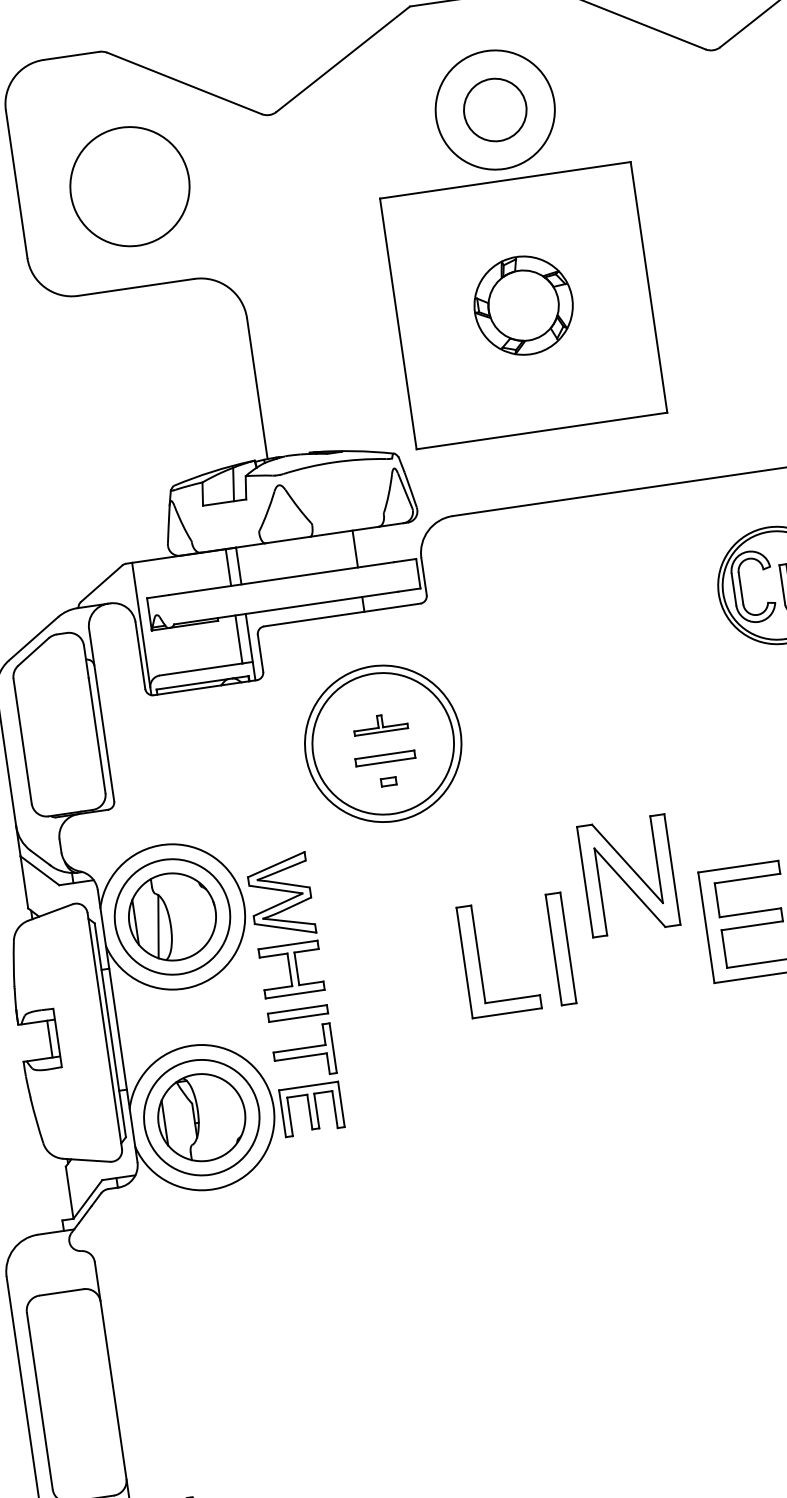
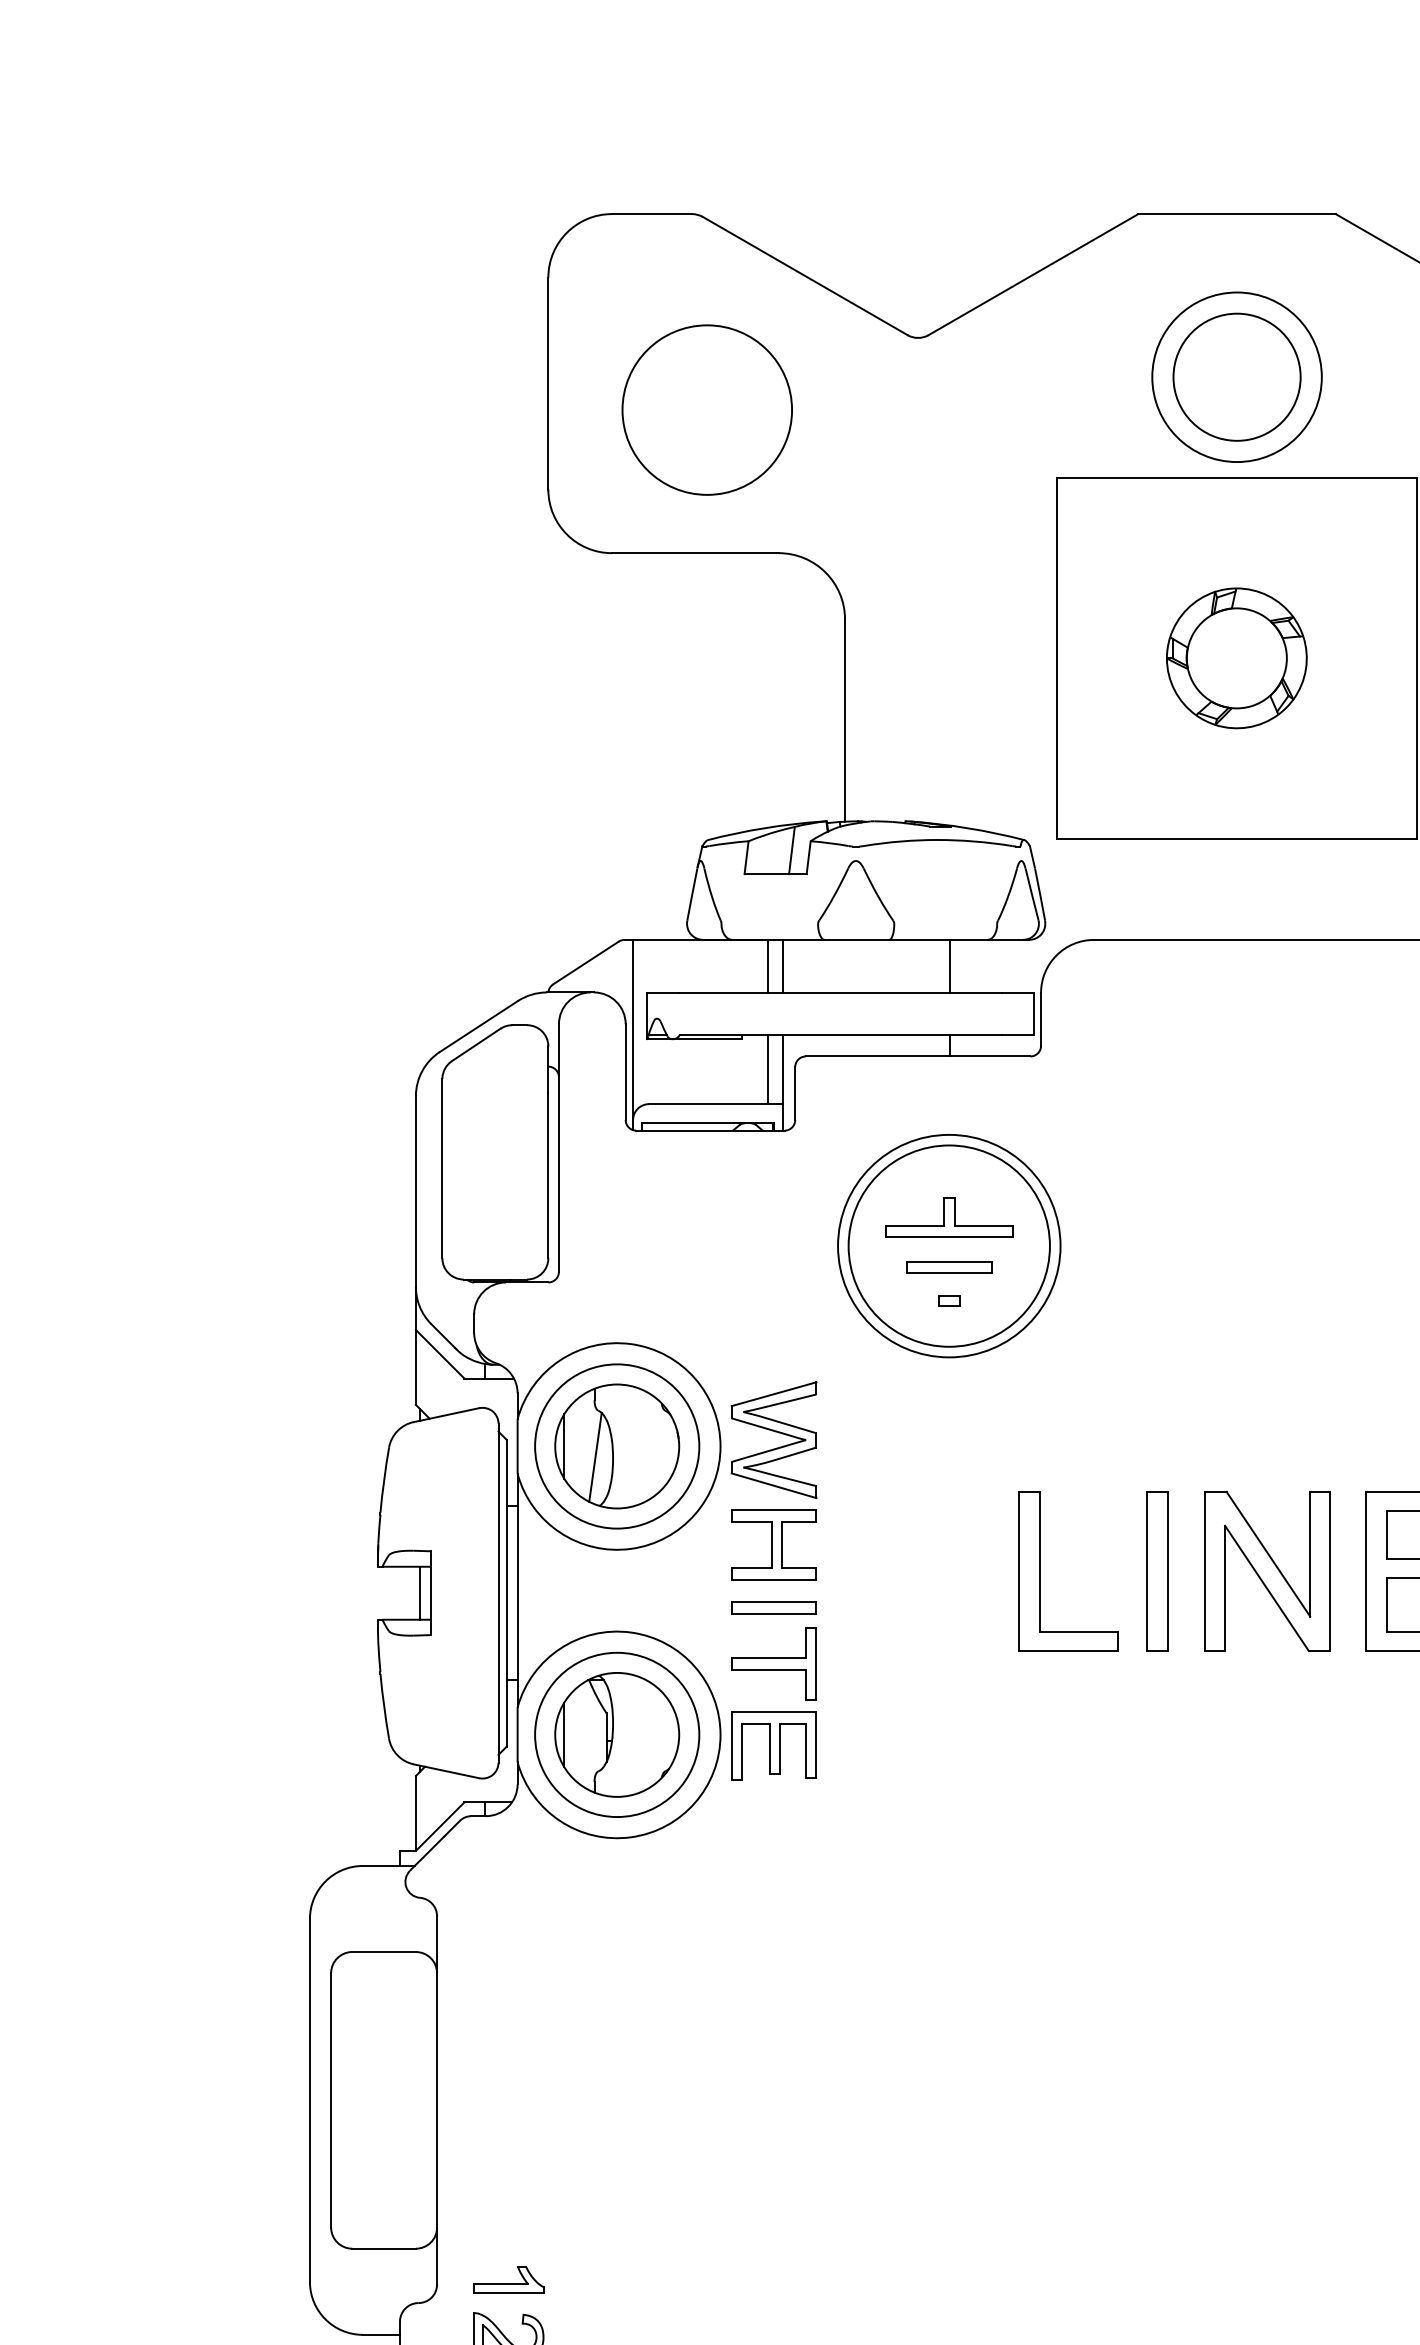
circle: (494, 109) -> (1236, 376), size x1.43
part: (380, 723) -> (949, 1217), size x1.67
part: (628, 875) -> (1267, 1570), moved

